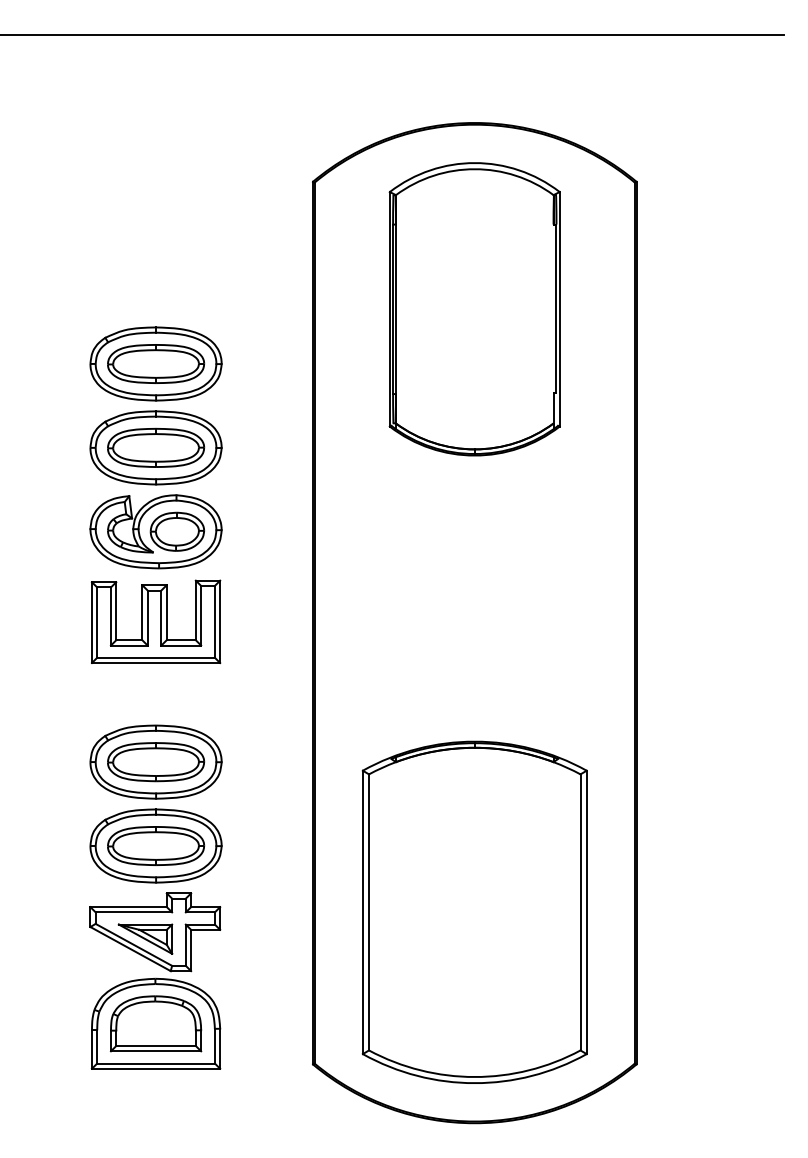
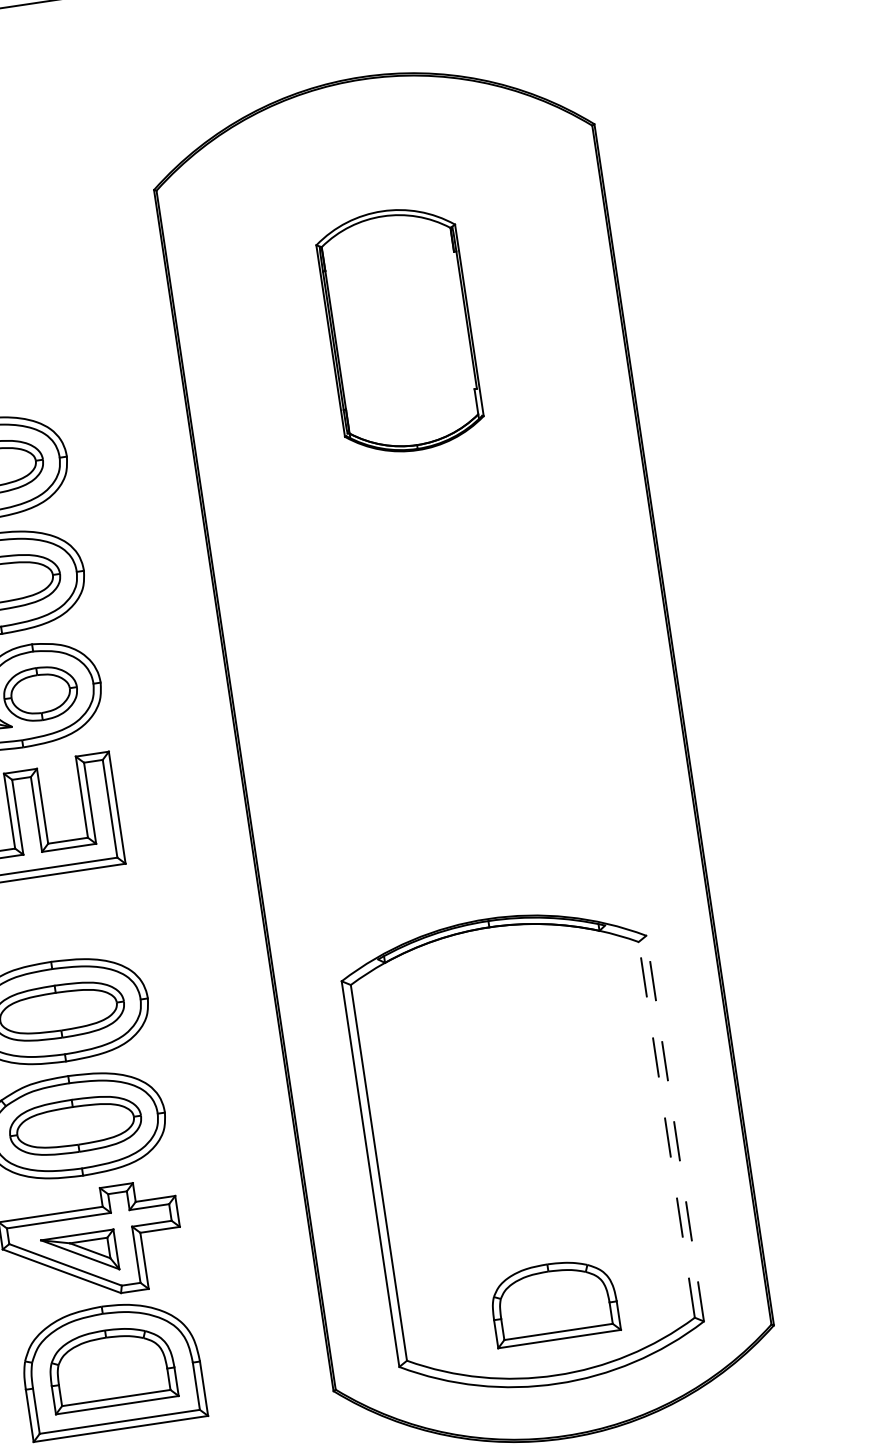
part: (474, 309) -> (399, 330), size x0.6
line: (580, 911) -> (666, 1128), solid -> dashed
line: (586, 912) -> (674, 1128), solid -> dashed
part: (480, 1023) -> (553, 1301), added

